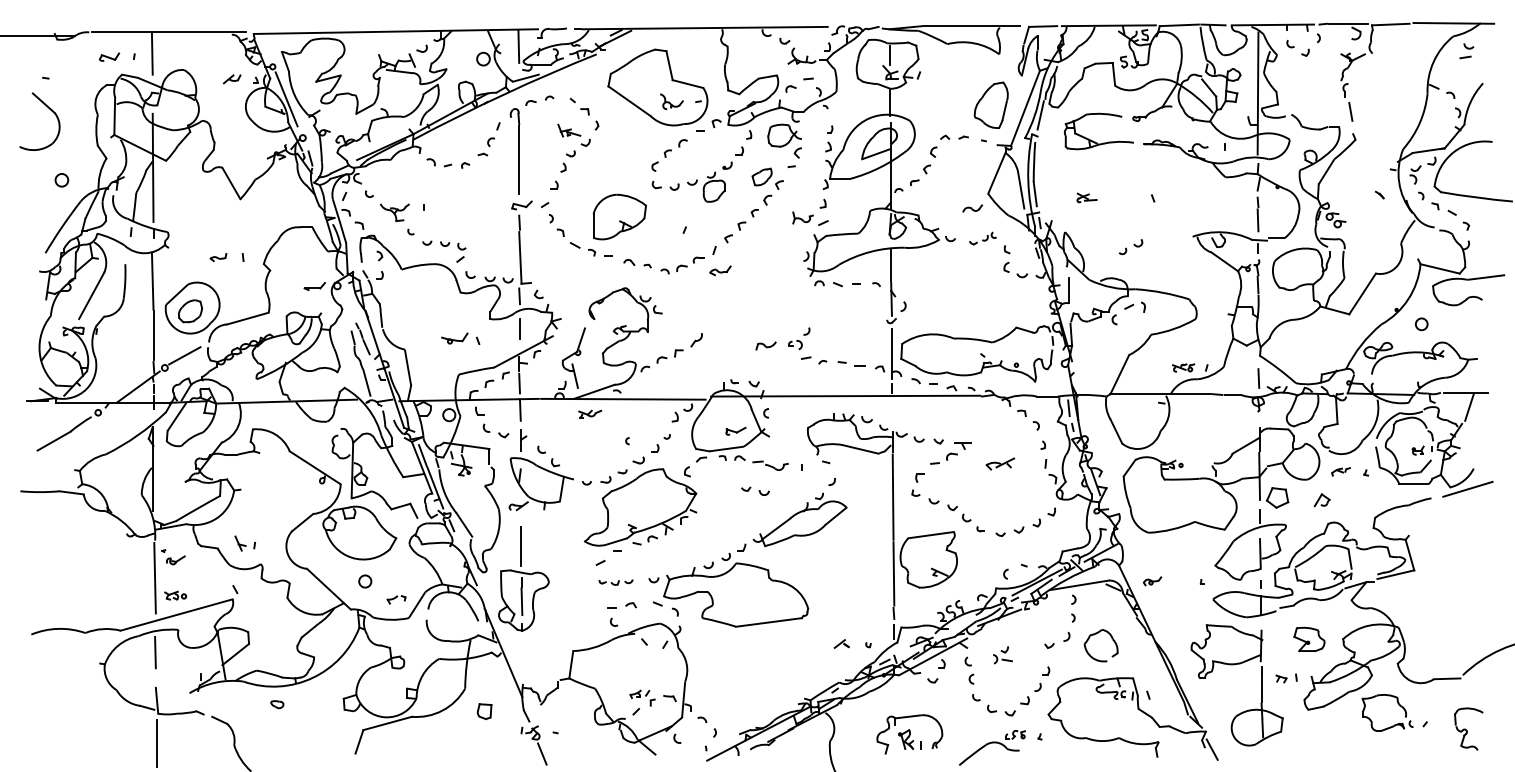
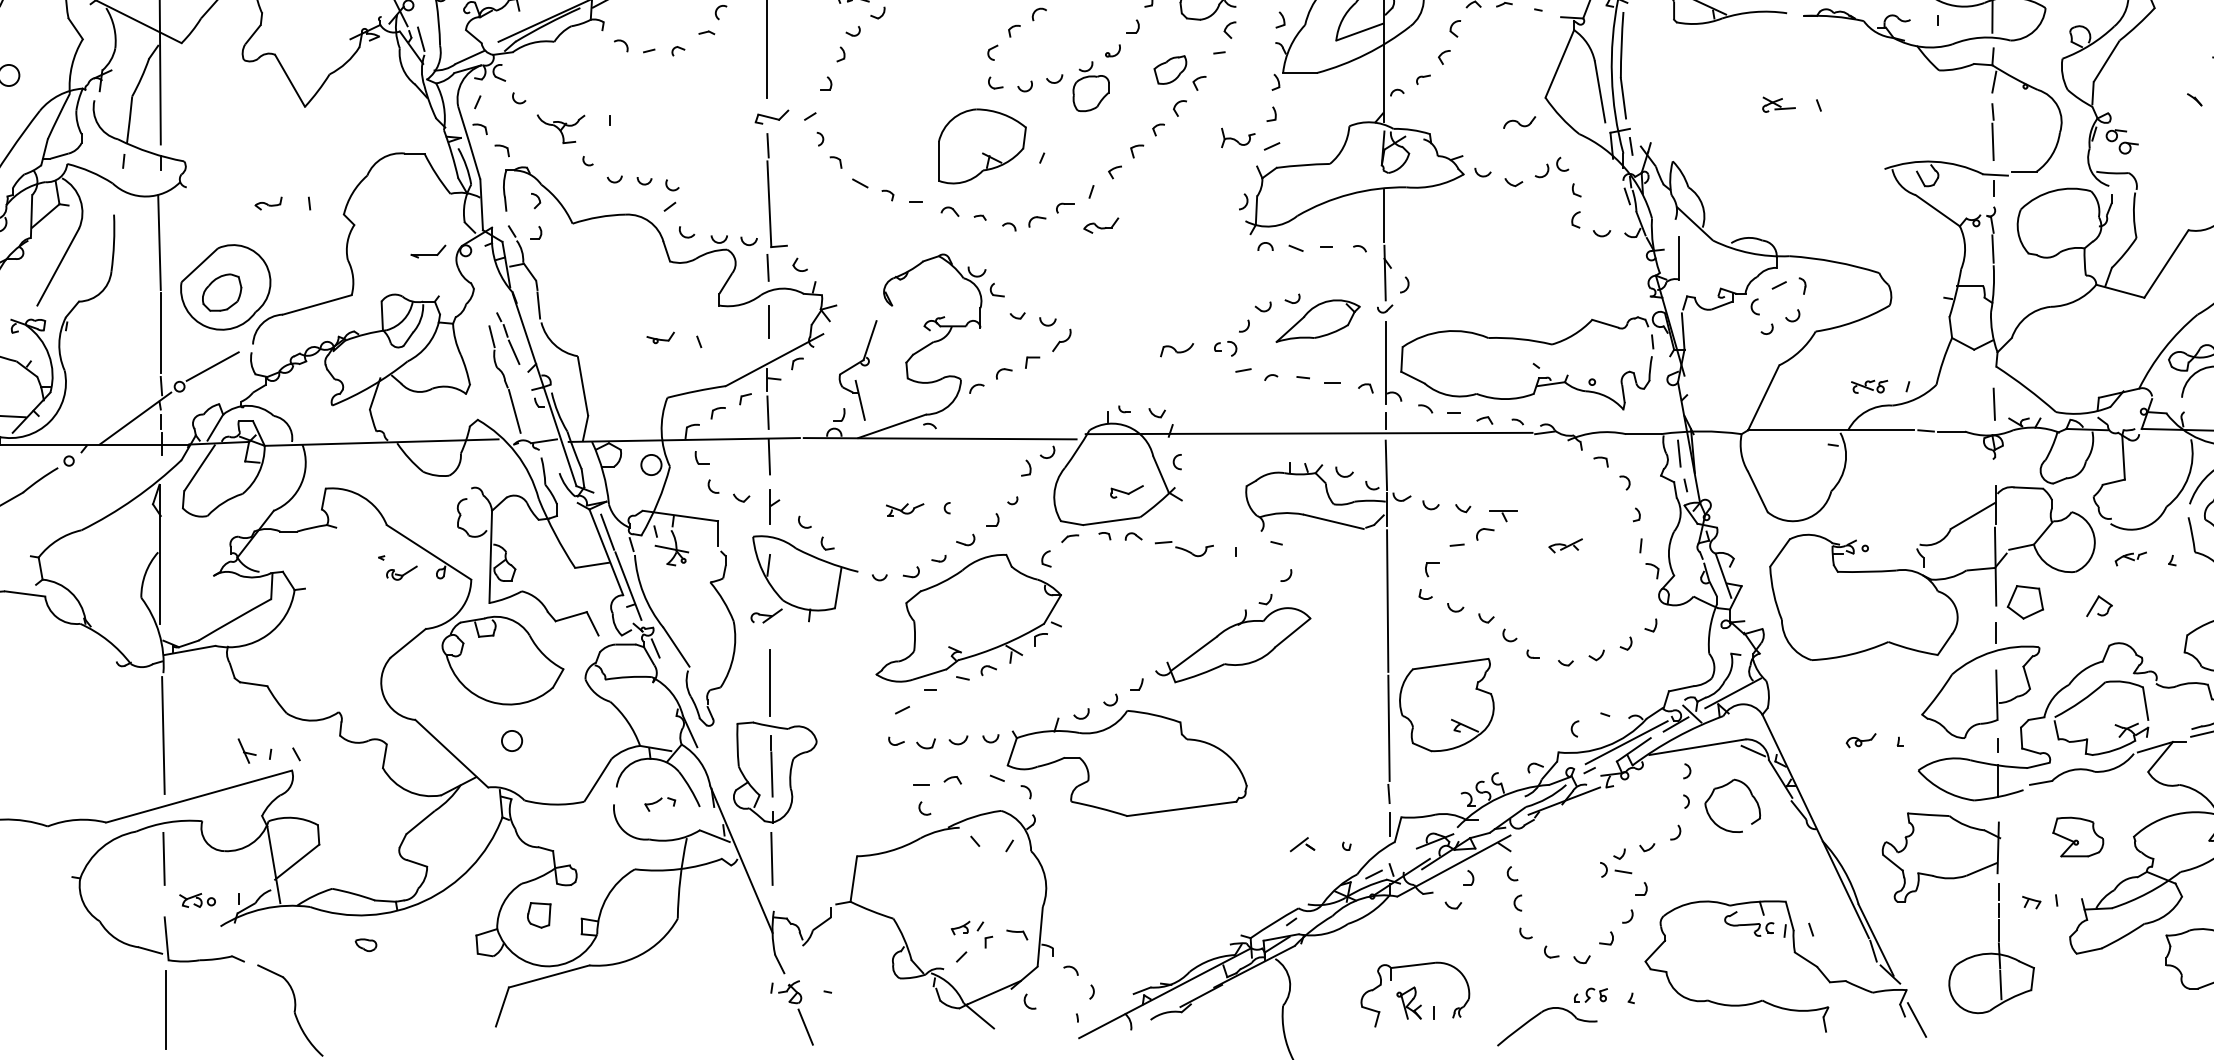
part: (1086, 197) -> (1778, 103), moved
part: (619, 216) -> (981, 145), moved
part: (982, 238) -> (1535, 171), size x1.43
part: (1130, 247) -> (1779, 322), moved
part: (844, 326) -> (1307, 317), added
part: (454, 338) -> (660, 337), size x0.62
part: (590, 413) -> (905, 508), moved
line: (891, 415) -> (1384, 465), added
part: (1000, 463) -> (1565, 545), size x0.71
part: (755, 490) -> (1033, 317), moved
part: (244, 543) -> (253, 750), moved
part: (173, 557) -> (397, 568), moved
part: (1152, 581) -> (1861, 740), moved
part: (615, 582) -> (927, 742), size x1.43
part: (175, 595) -> (197, 900), moved
part: (396, 599) -> (660, 804), moved
part: (1094, 635) -> (1721, 789), moved
line: (521, 652) -> (771, 858), added
part: (1002, 655) -> (1615, 863), moved
part: (484, 711) -> (538, 915), moved

